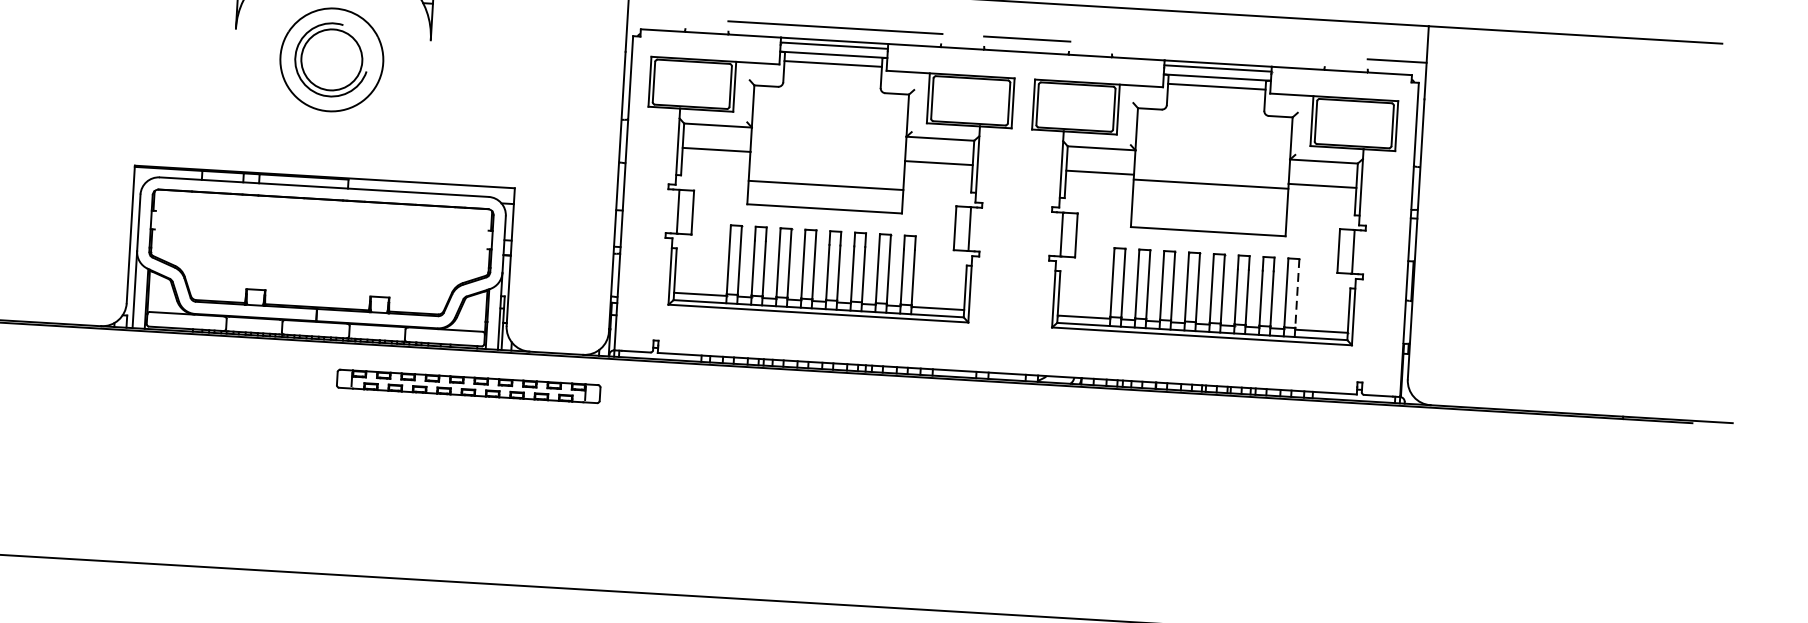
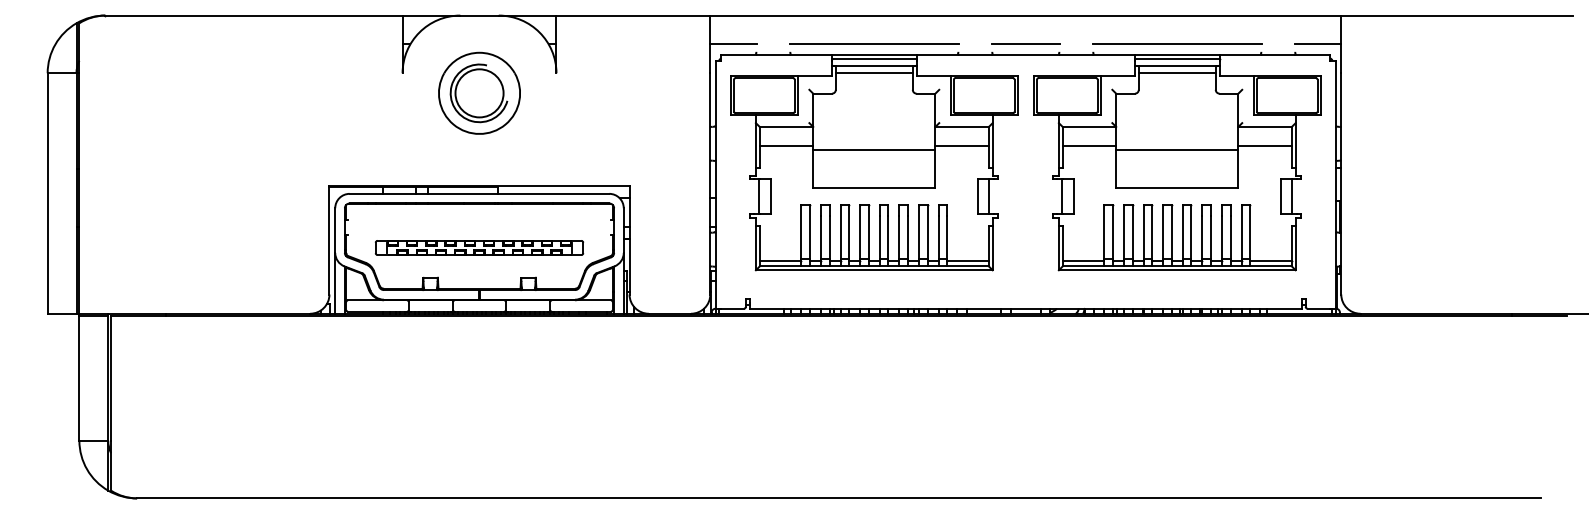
line: (657, 17) -> (733, 44), added
line: (1218, 50) -> (1176, 44), added
line: (826, 186) -> (874, 150), moved
line: (1297, 294) -> (1250, 232), dashed -> solid
part: (468, 385) -> (479, 247), moved

